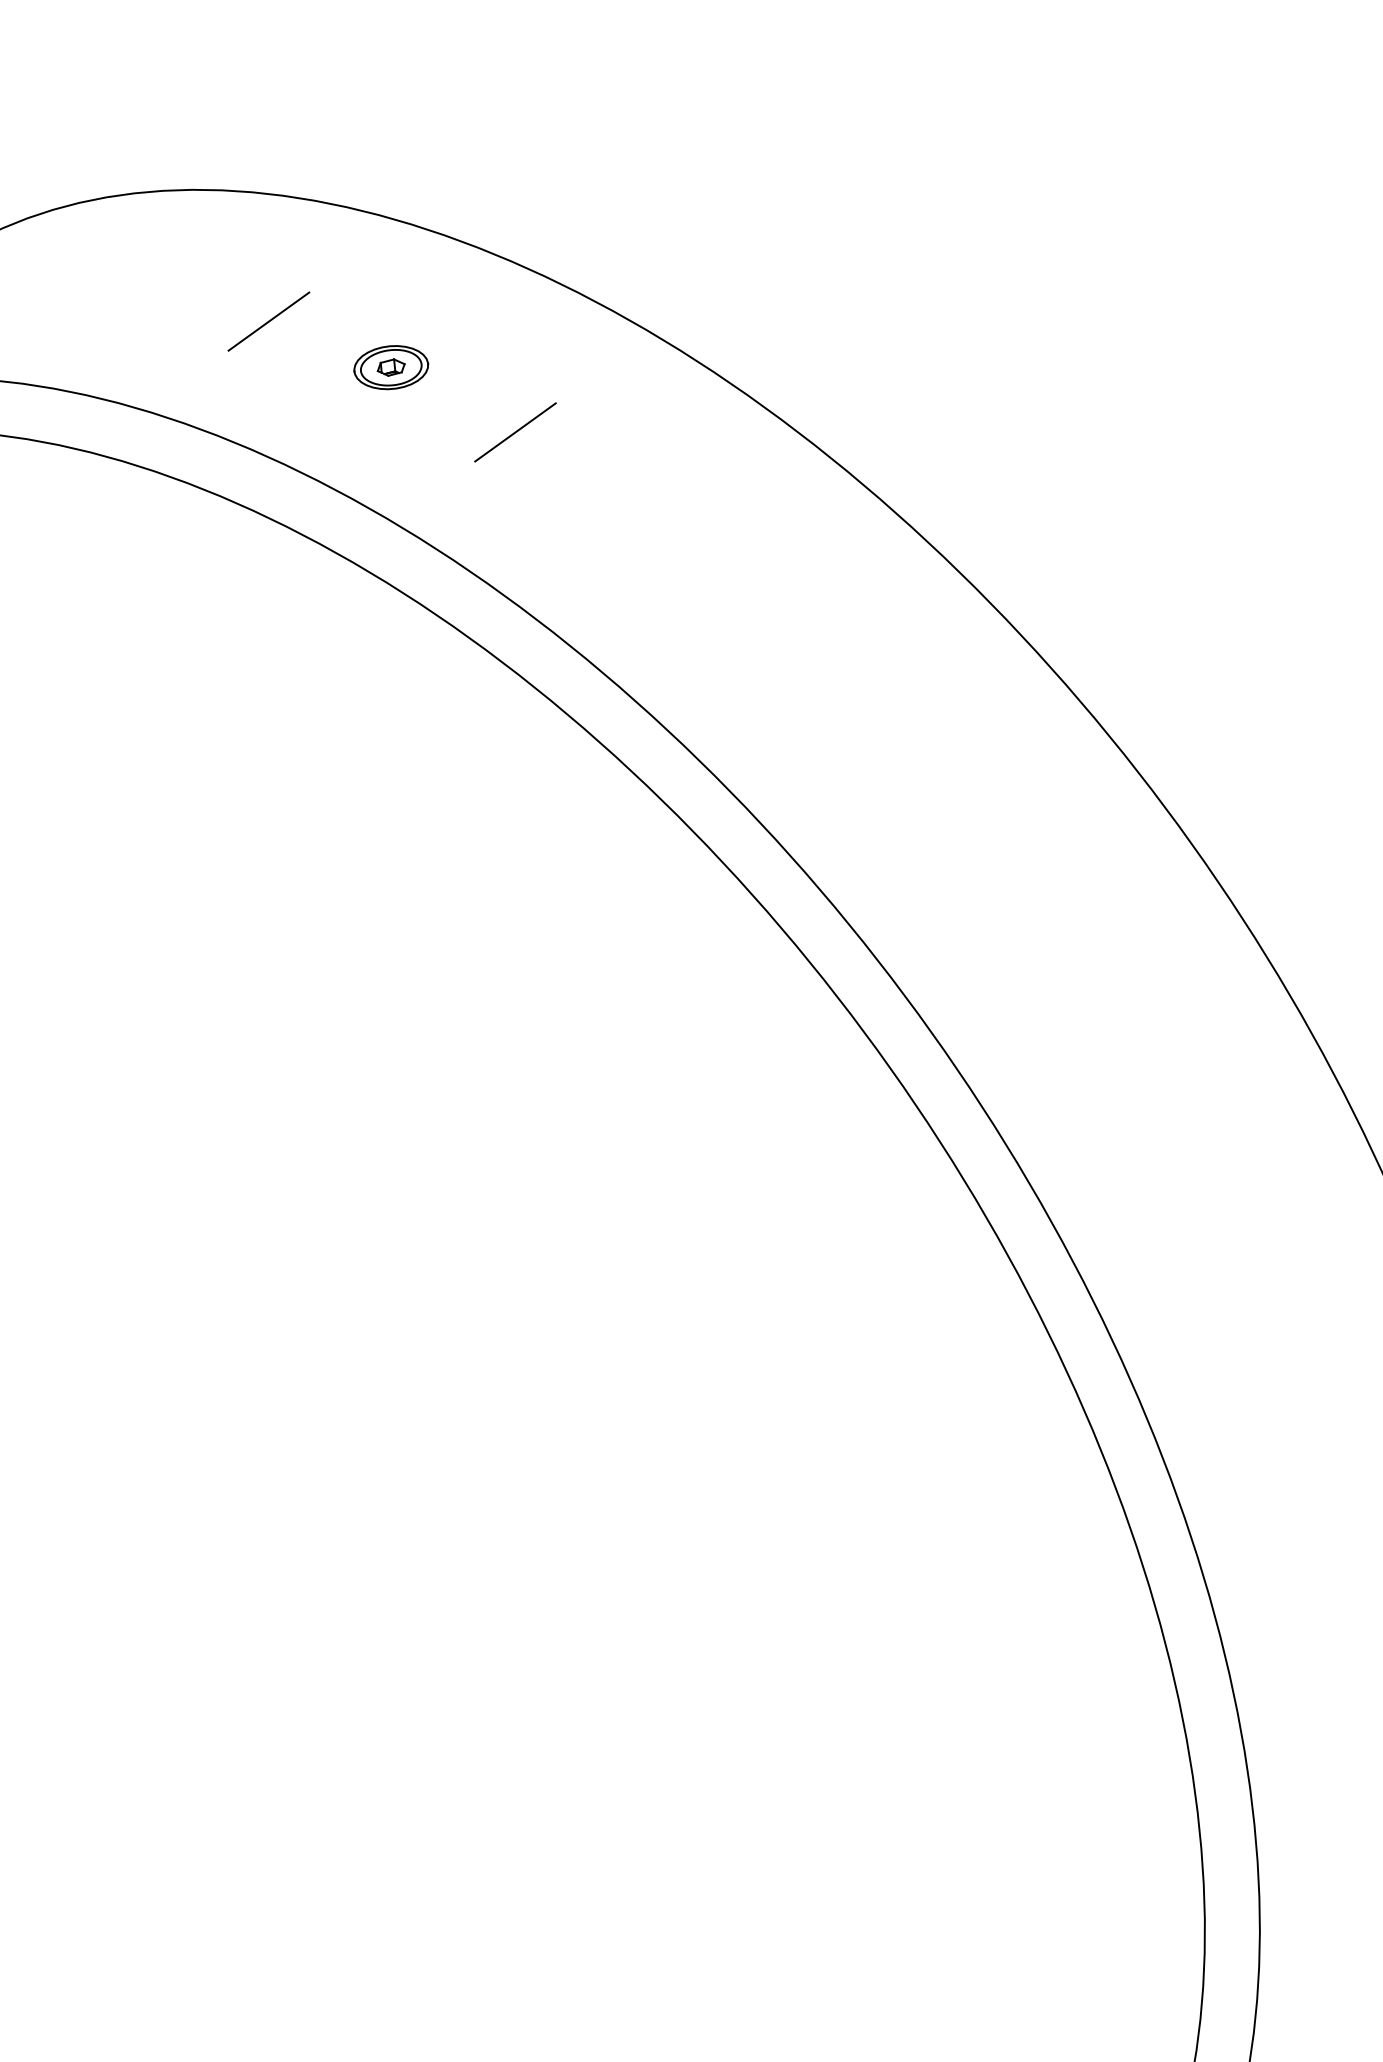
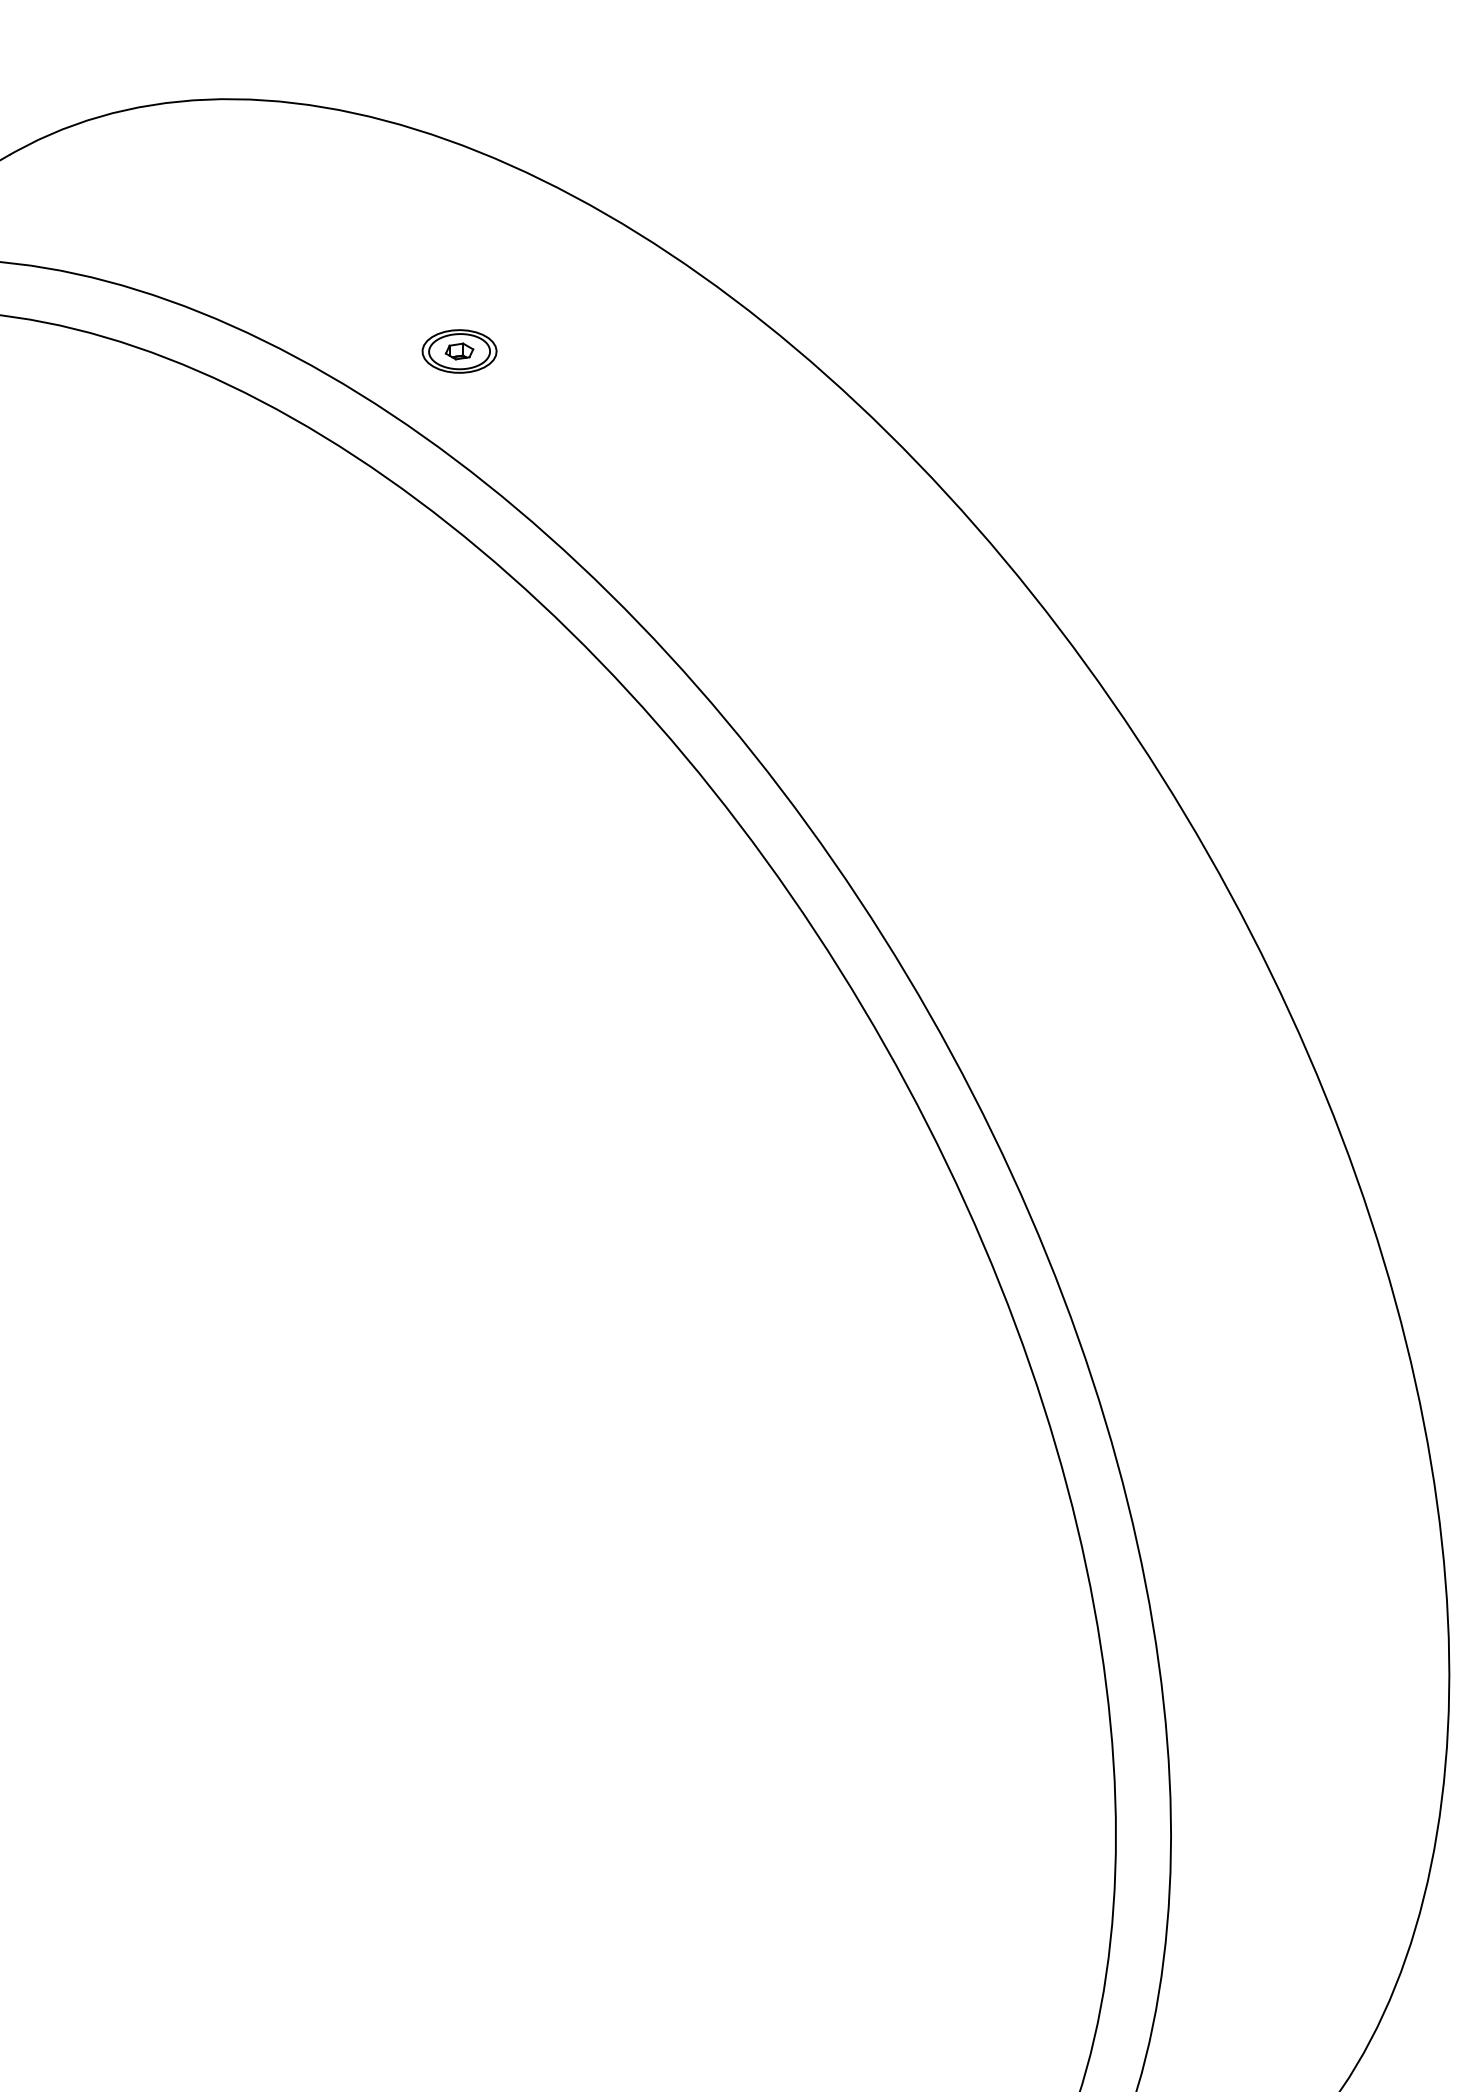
line: (268, 321) -> (342, 240), removed
part: (391, 367) -> (459, 351), moved
line: (515, 432) -> (576, 375), removed

